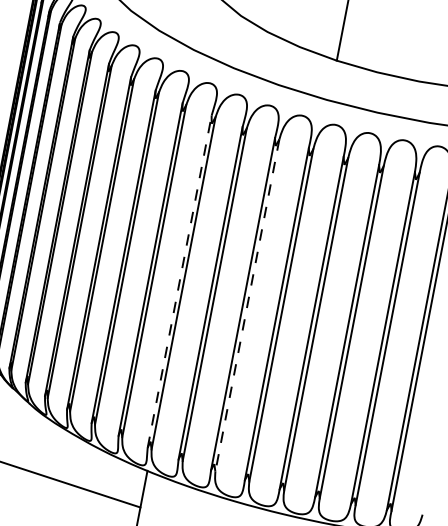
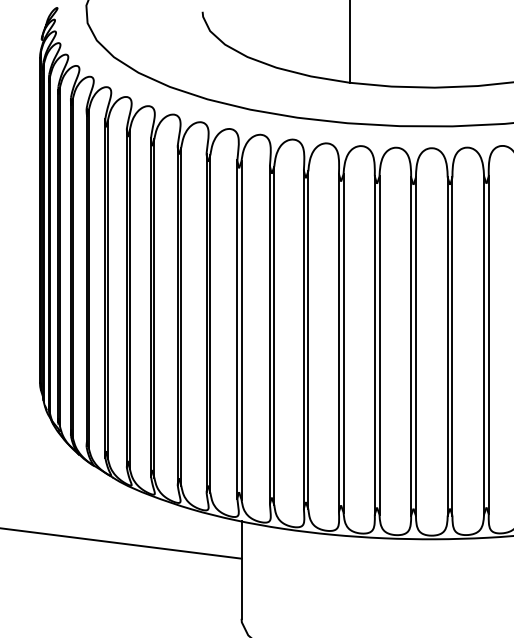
line: (179, 281) -> (237, 329), dashed -> solid
line: (247, 305) -> (308, 340), dashed -> solid

